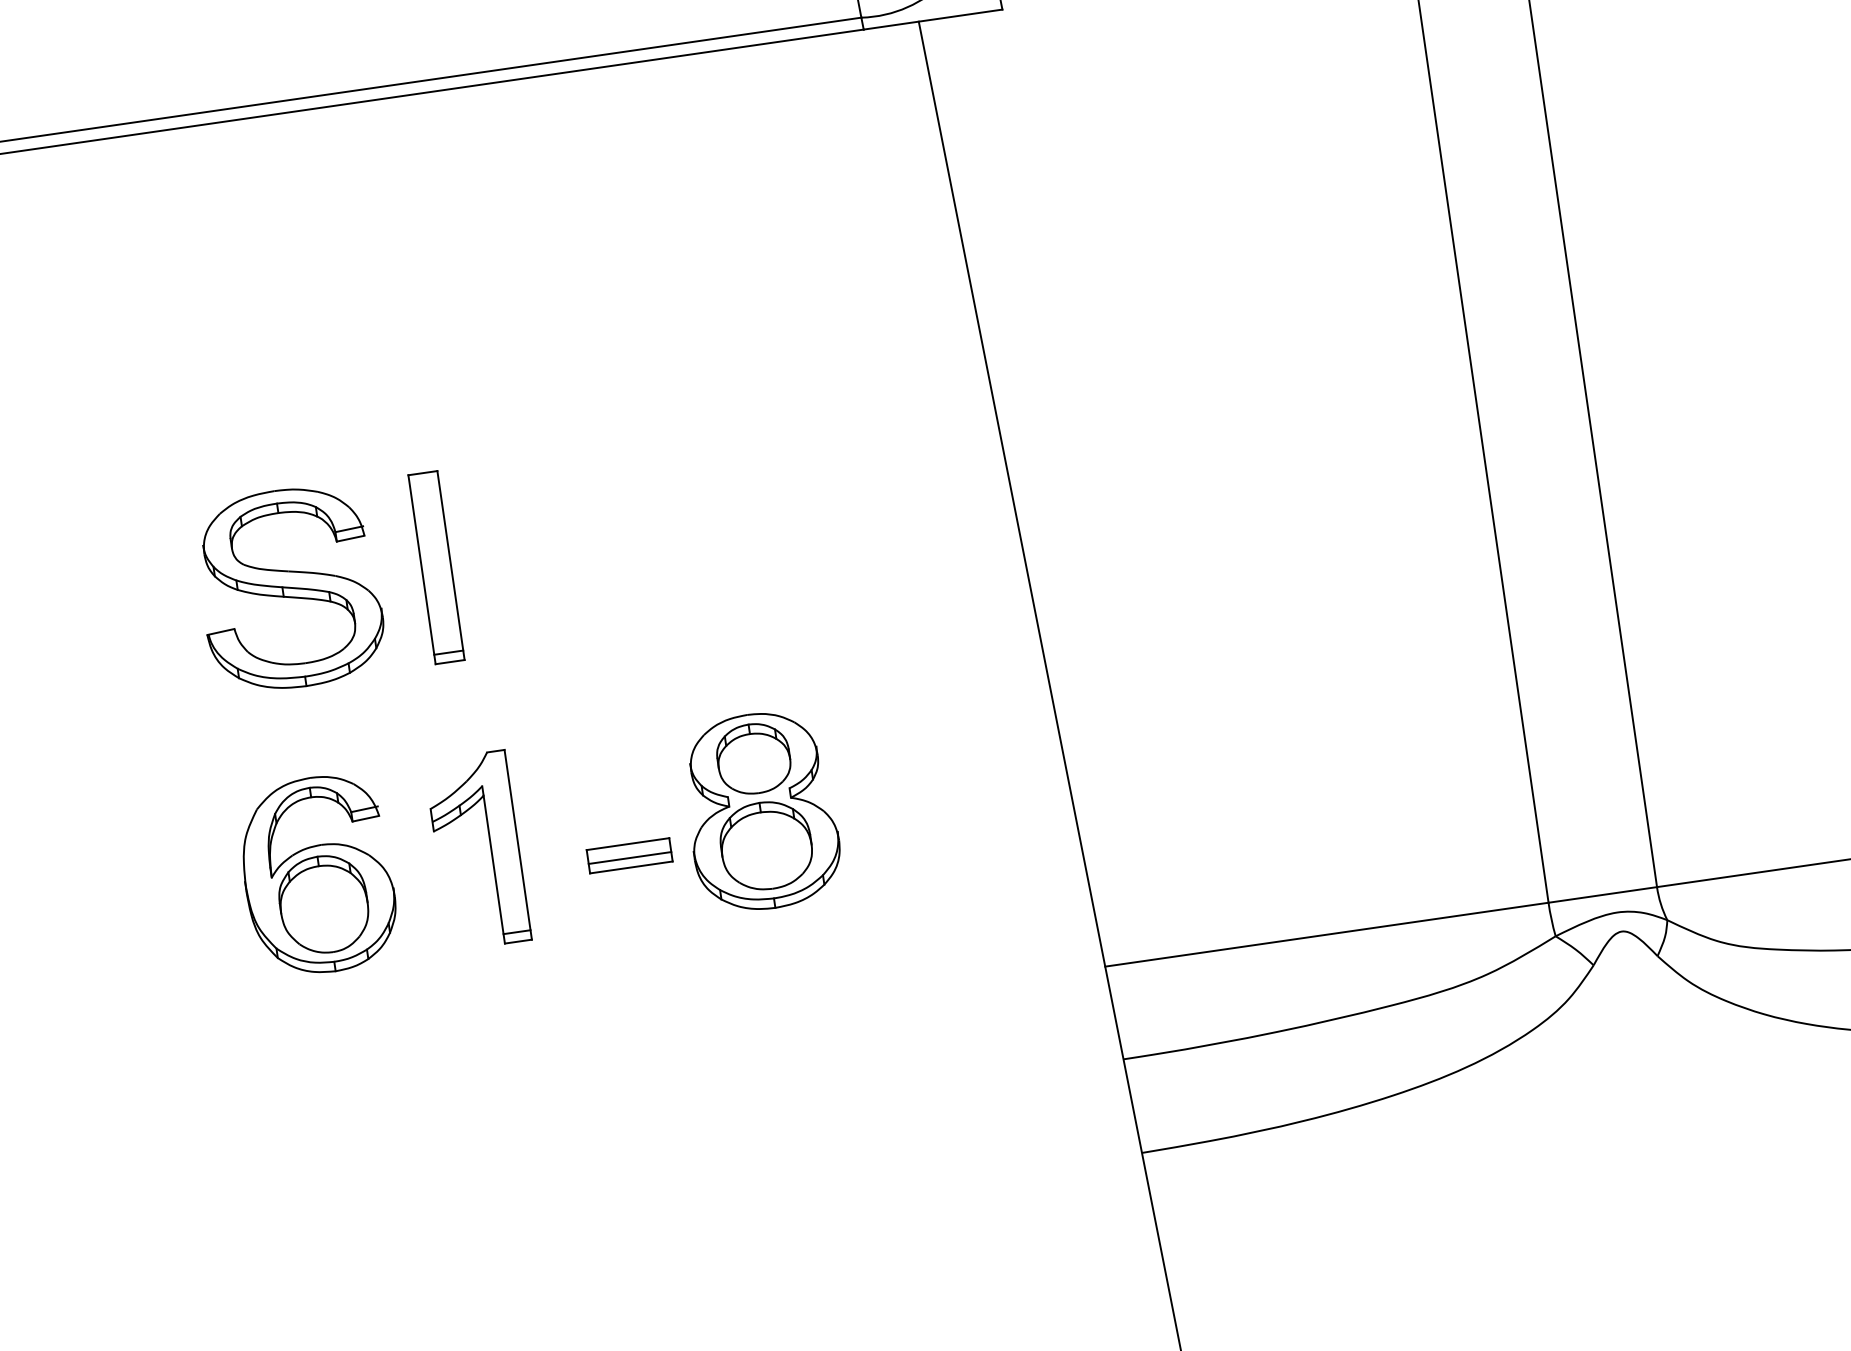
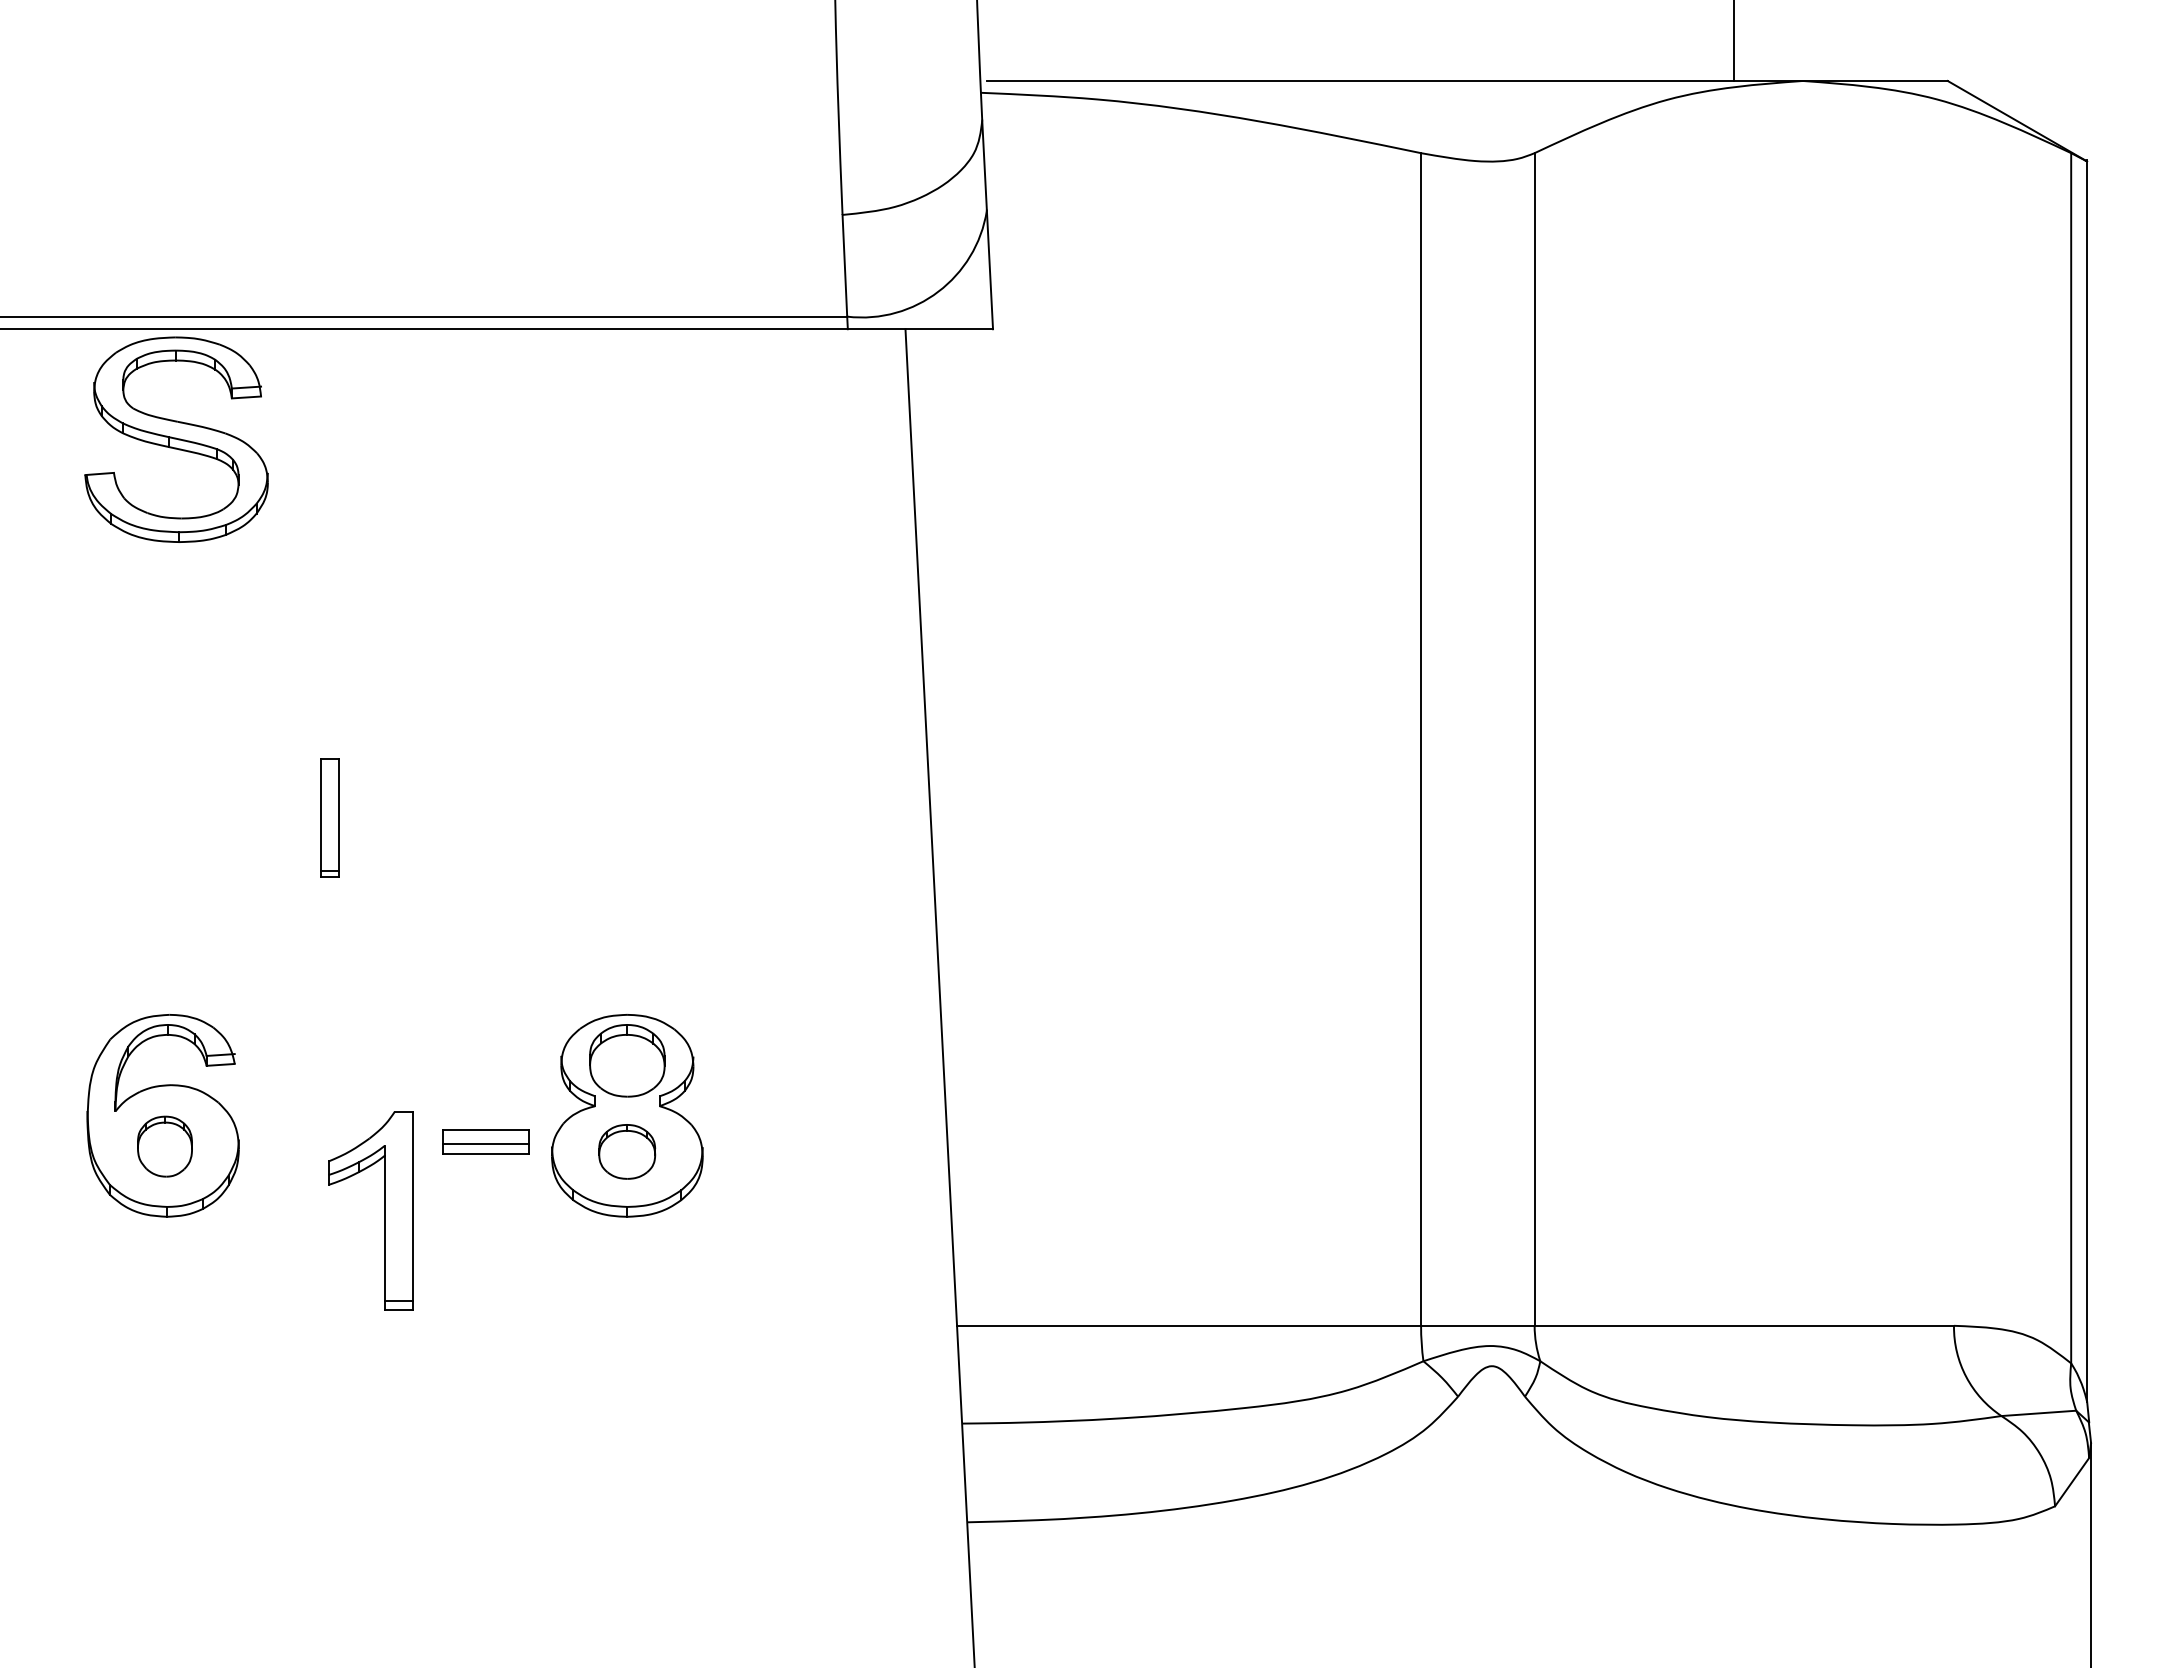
part: (435, 567) -> (329, 817), size x0.6
part: (289, 588) -> (176, 439), moved
part: (765, 845) -> (626, 1151), size x0.6
part: (490, 848) -> (384, 1210), moved
part: (323, 904) -> (164, 1146), size x0.6

